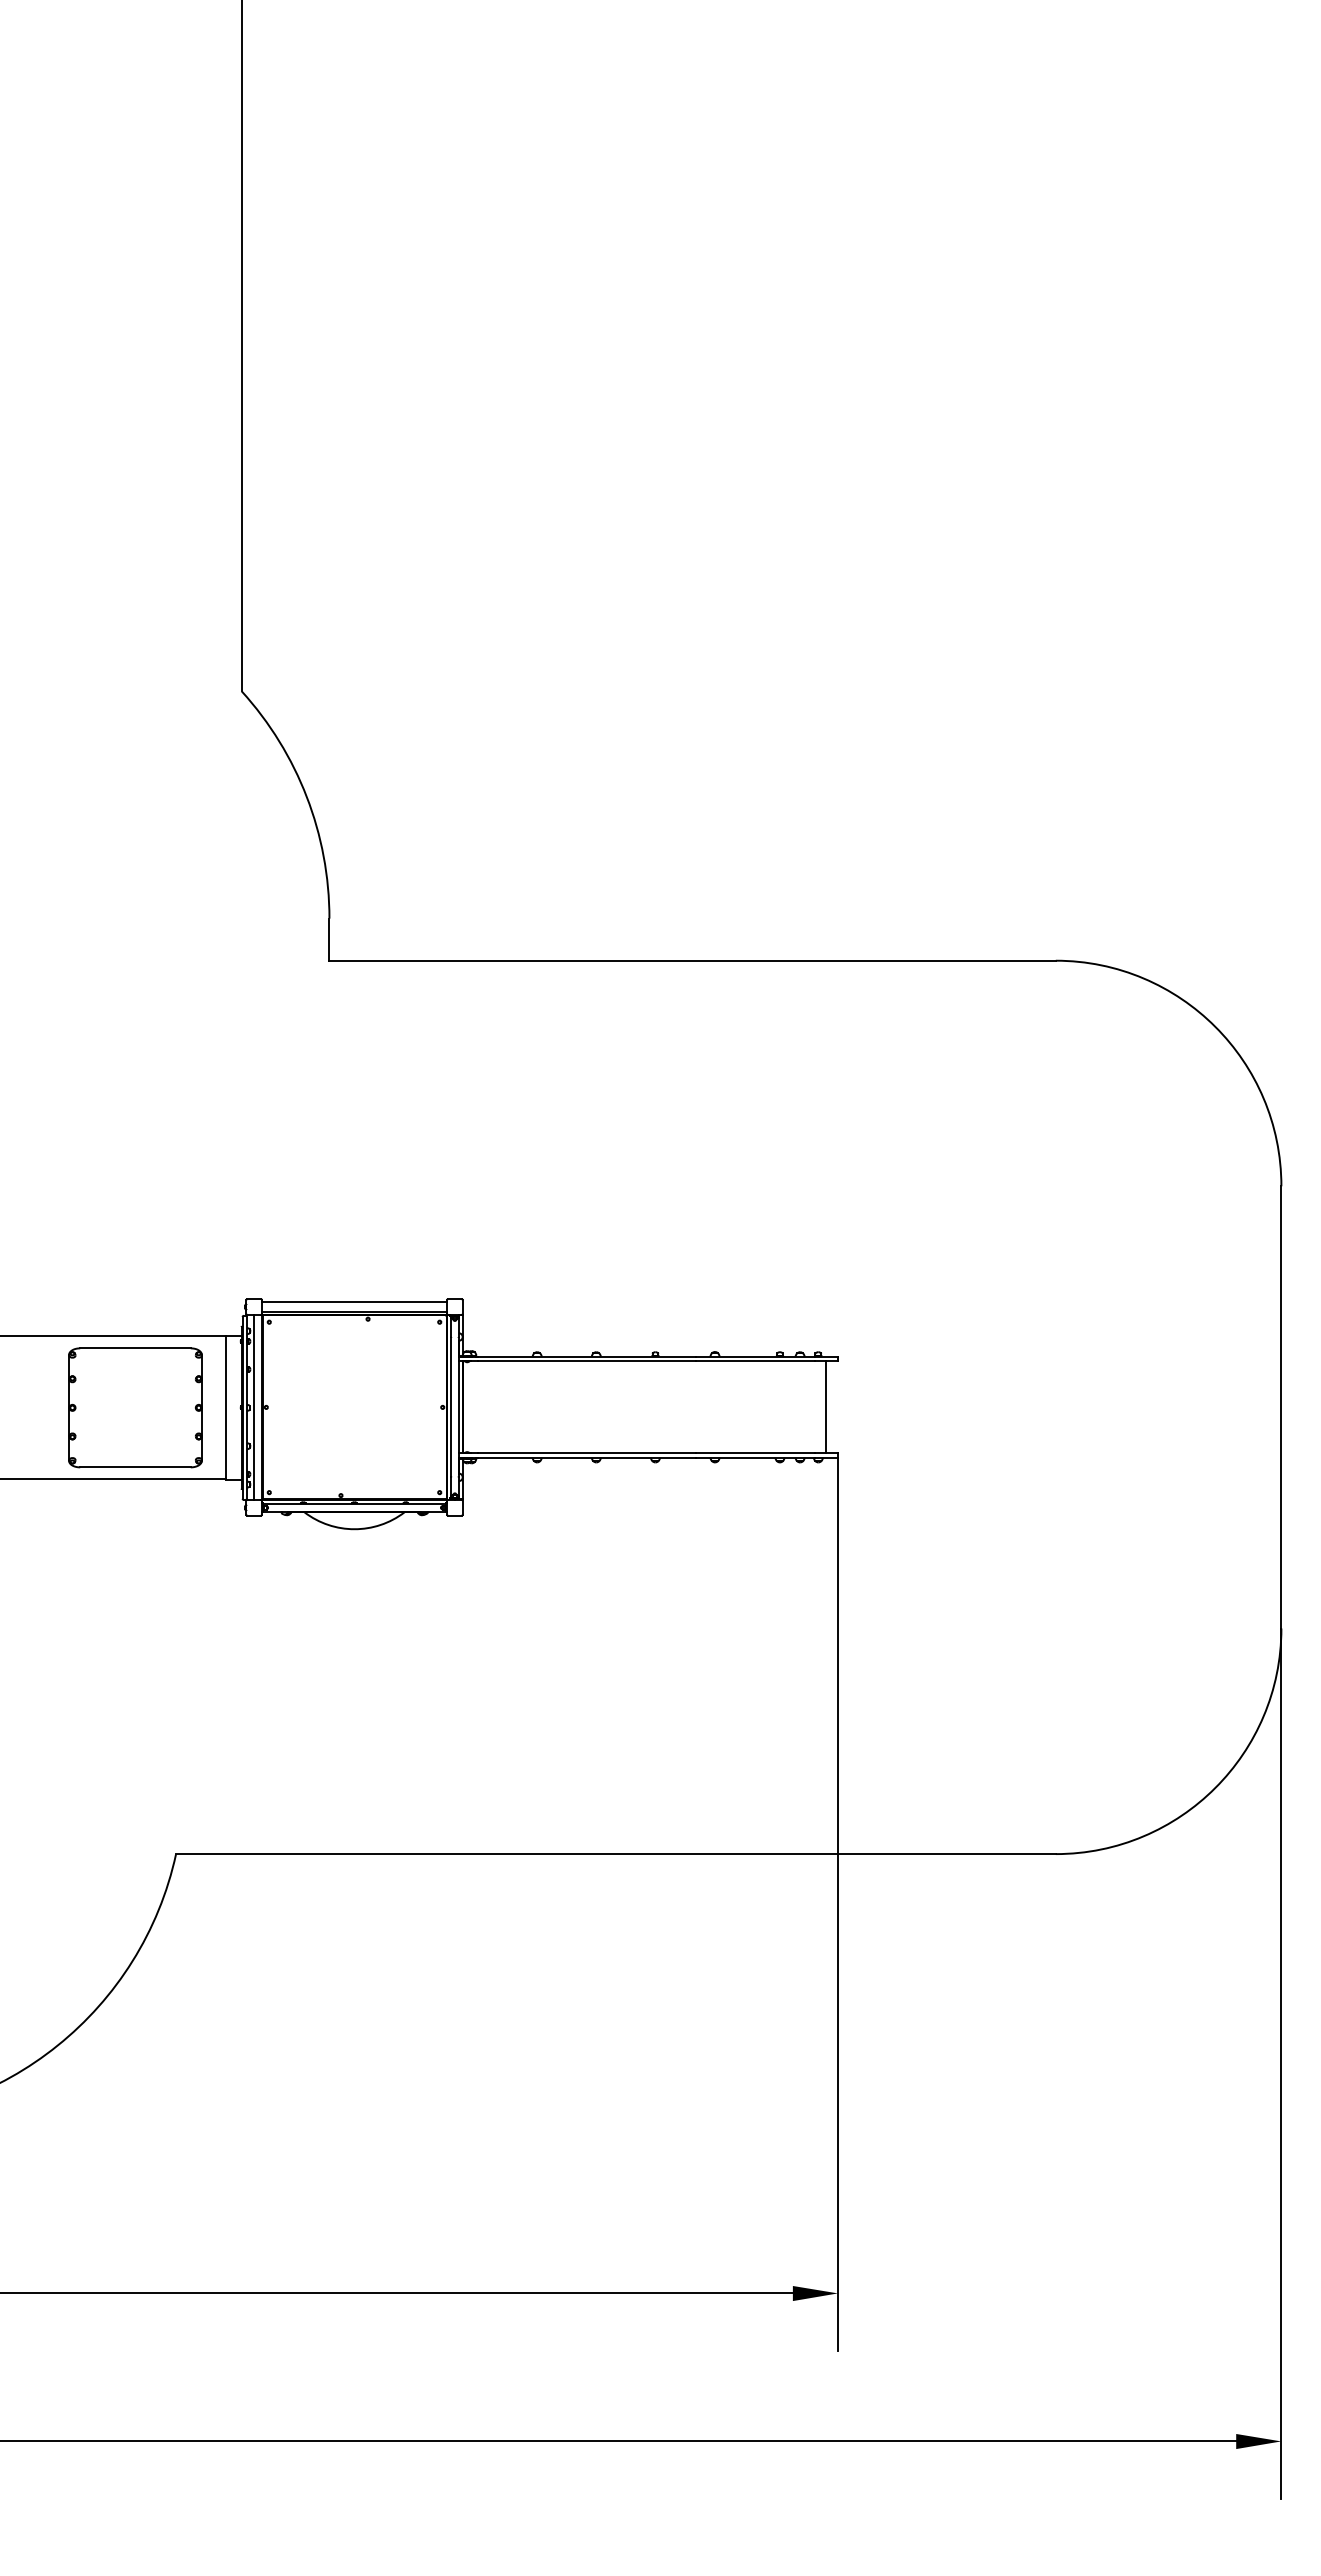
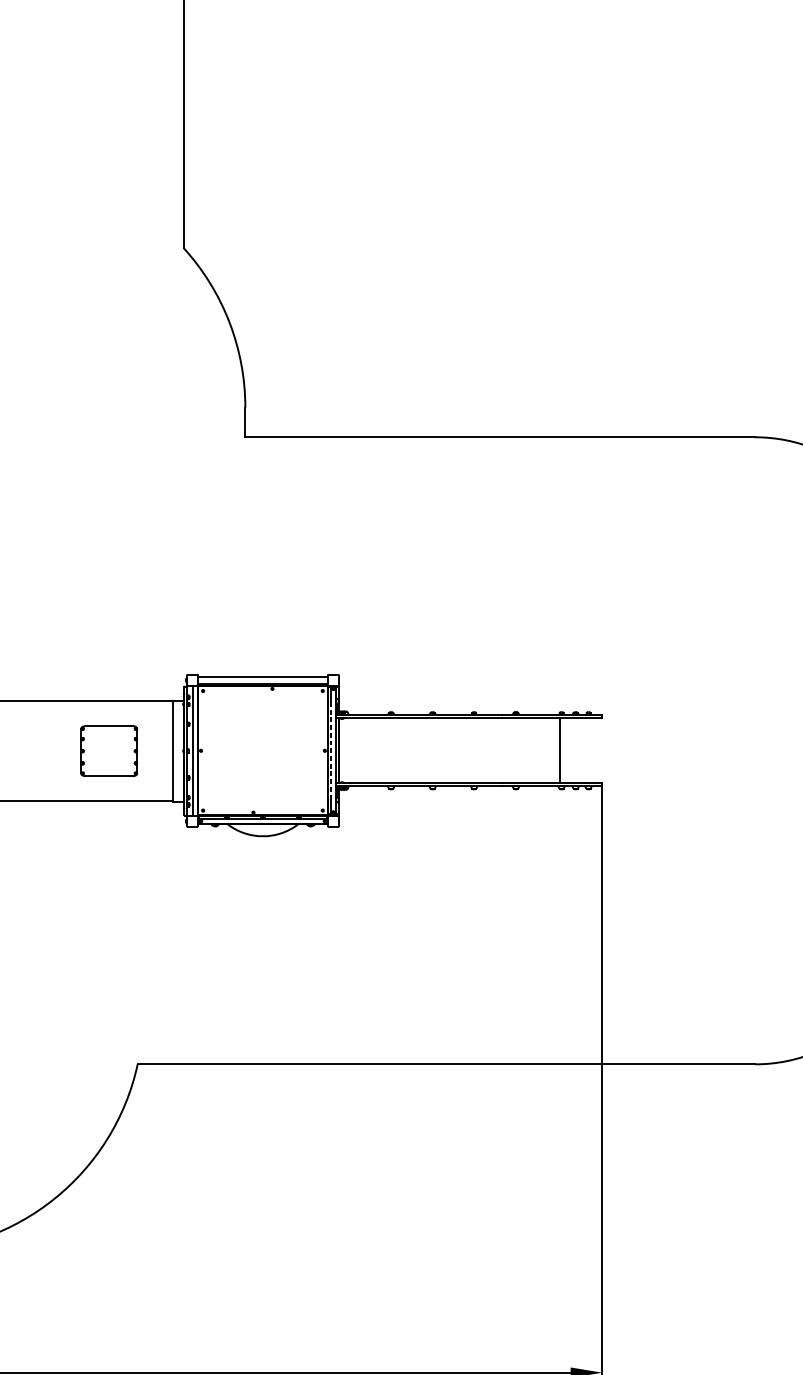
line: (825, 1406) -> (559, 750), moved
part: (135, 1407) -> (109, 750), size x0.6
line: (451, 1407) -> (331, 750), solid -> dashed

